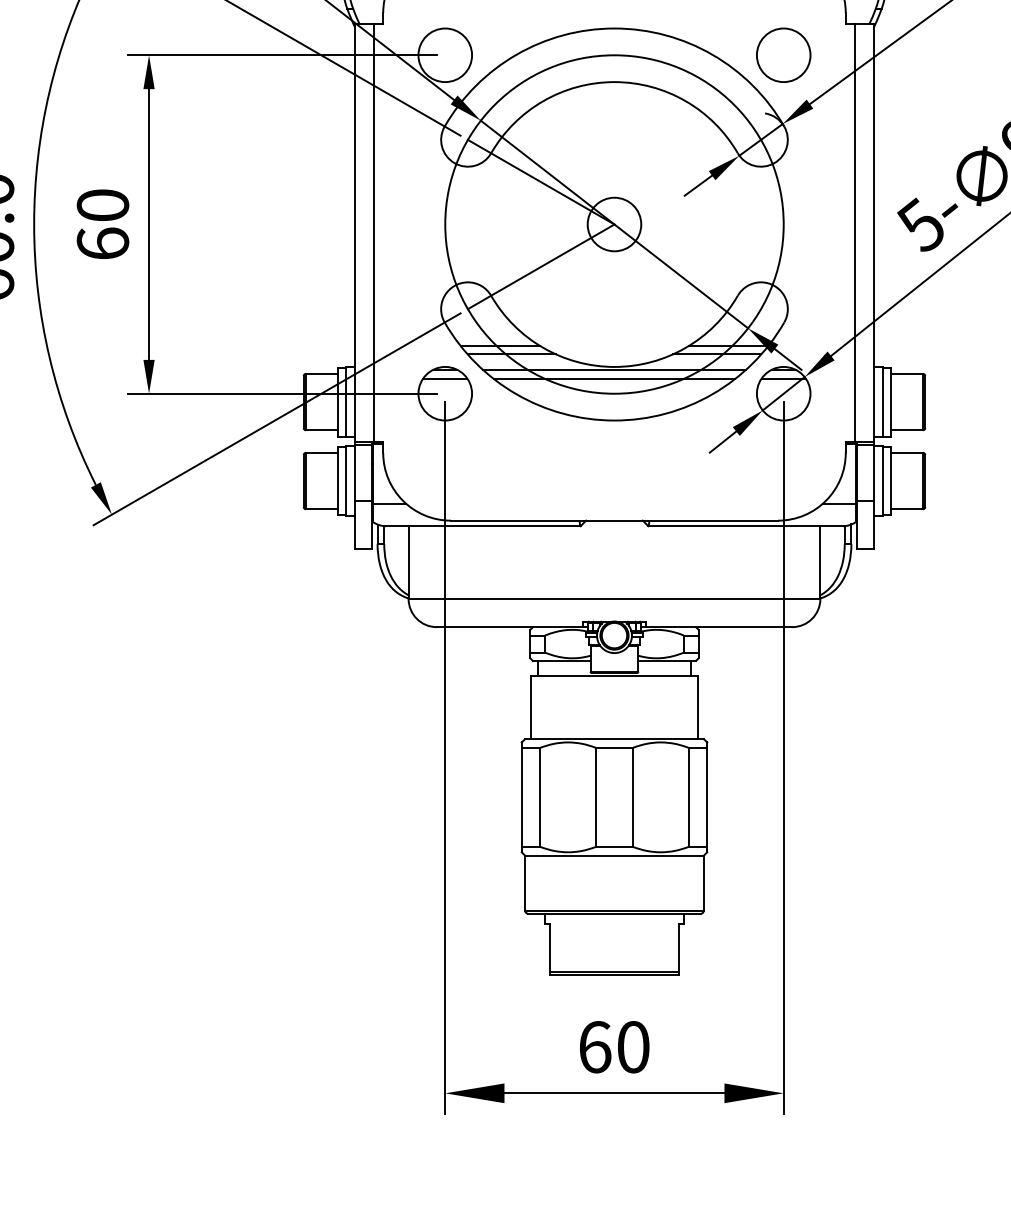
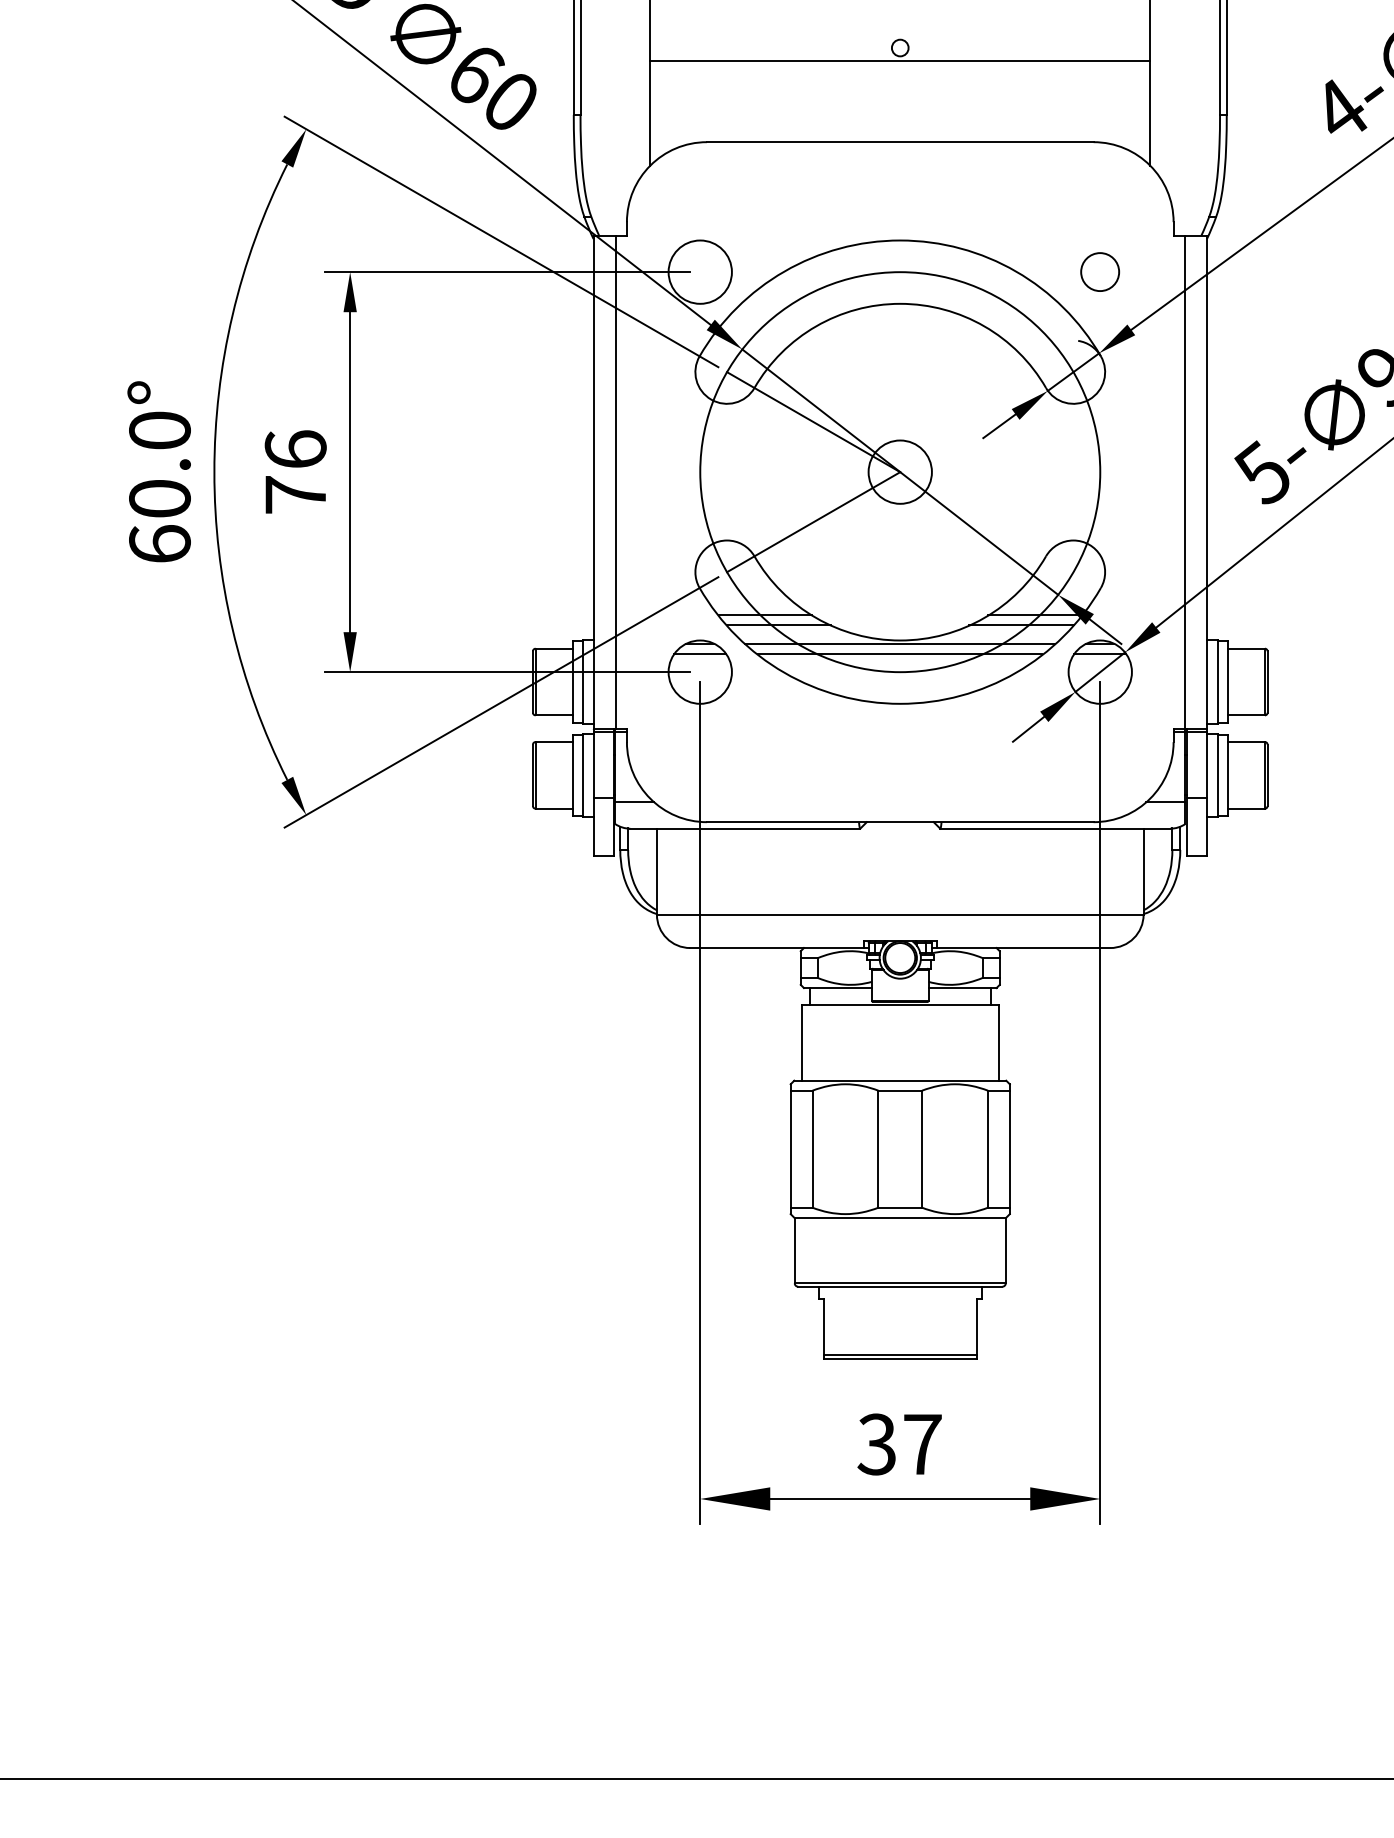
circle: (783, 54) -> (1099, 271), size x0.6
text: (102, 223) -> (295, 471), 60 -> 76
text: (613, 1047) -> (899, 1444), 60 -> 37

